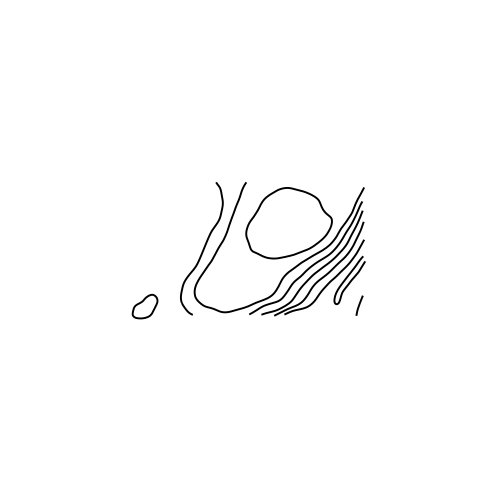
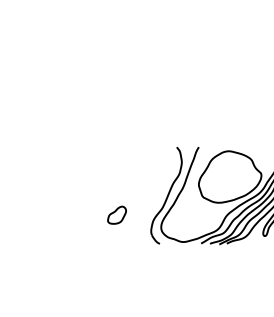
part: (144, 306) -> (116, 215), moved

